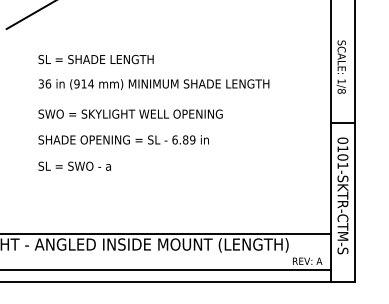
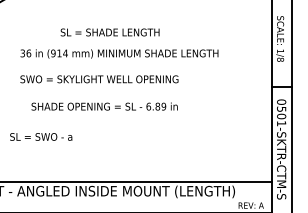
text: (95, 59) -> (109, 32), moved
text: (123, 139) -> (104, 106), moved
text: (342, 149) -> (281, 109), 0101-SKTR-CTM-S -> 0501-SKTR-CTM-S
text: (74, 165) -> (40, 136), moved

